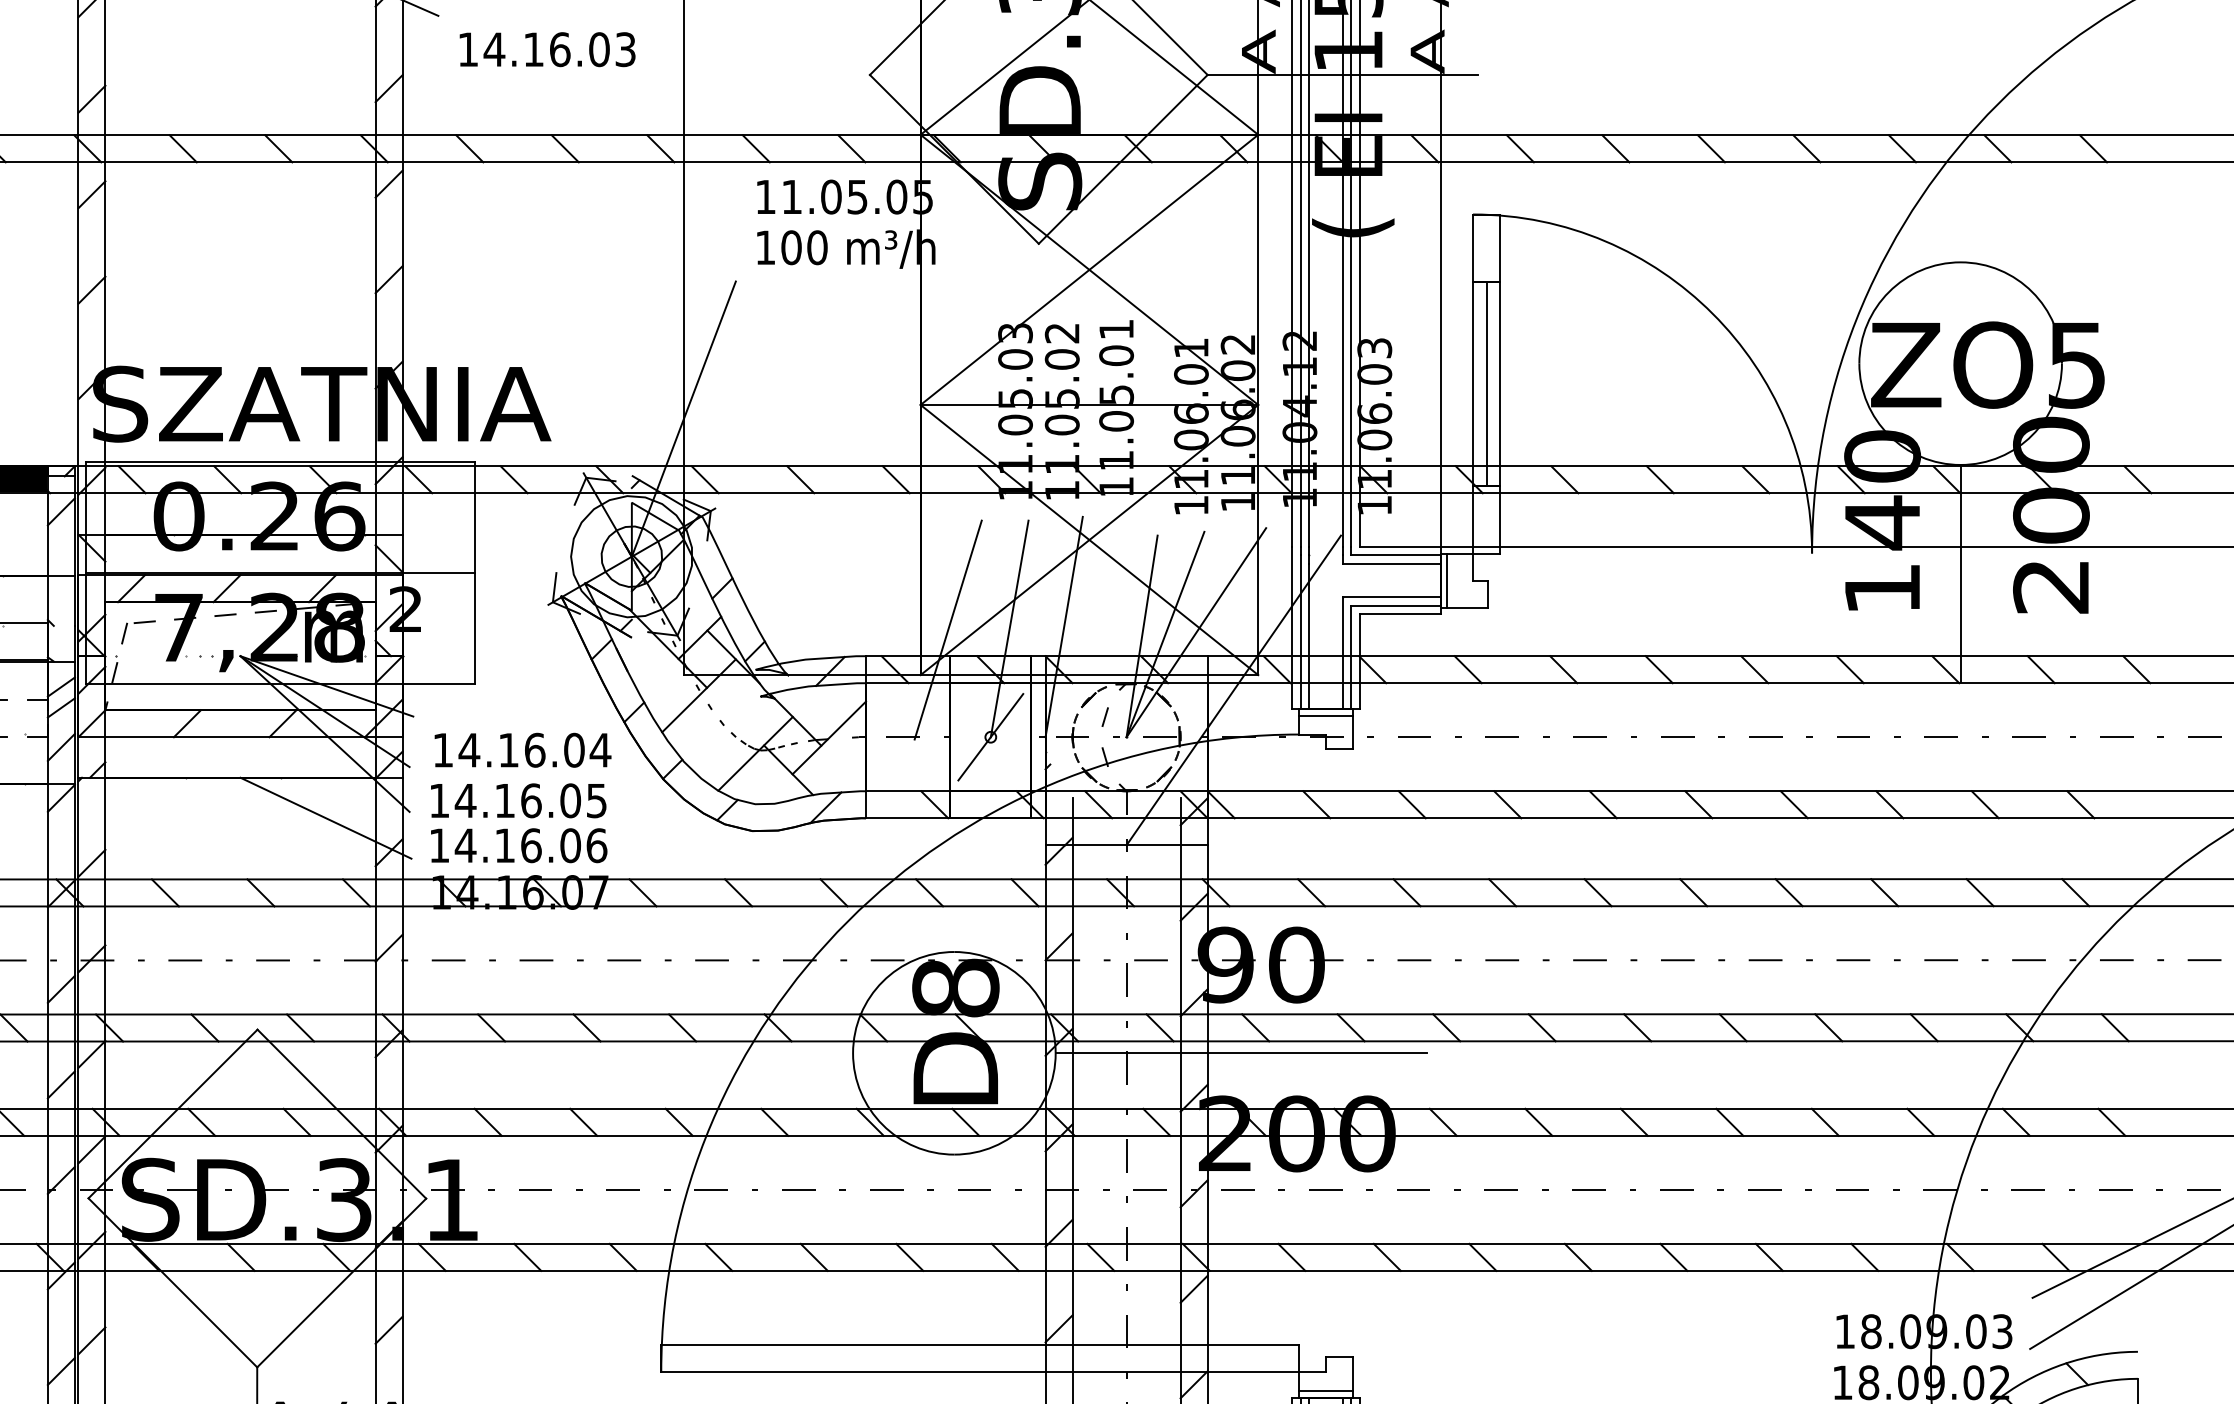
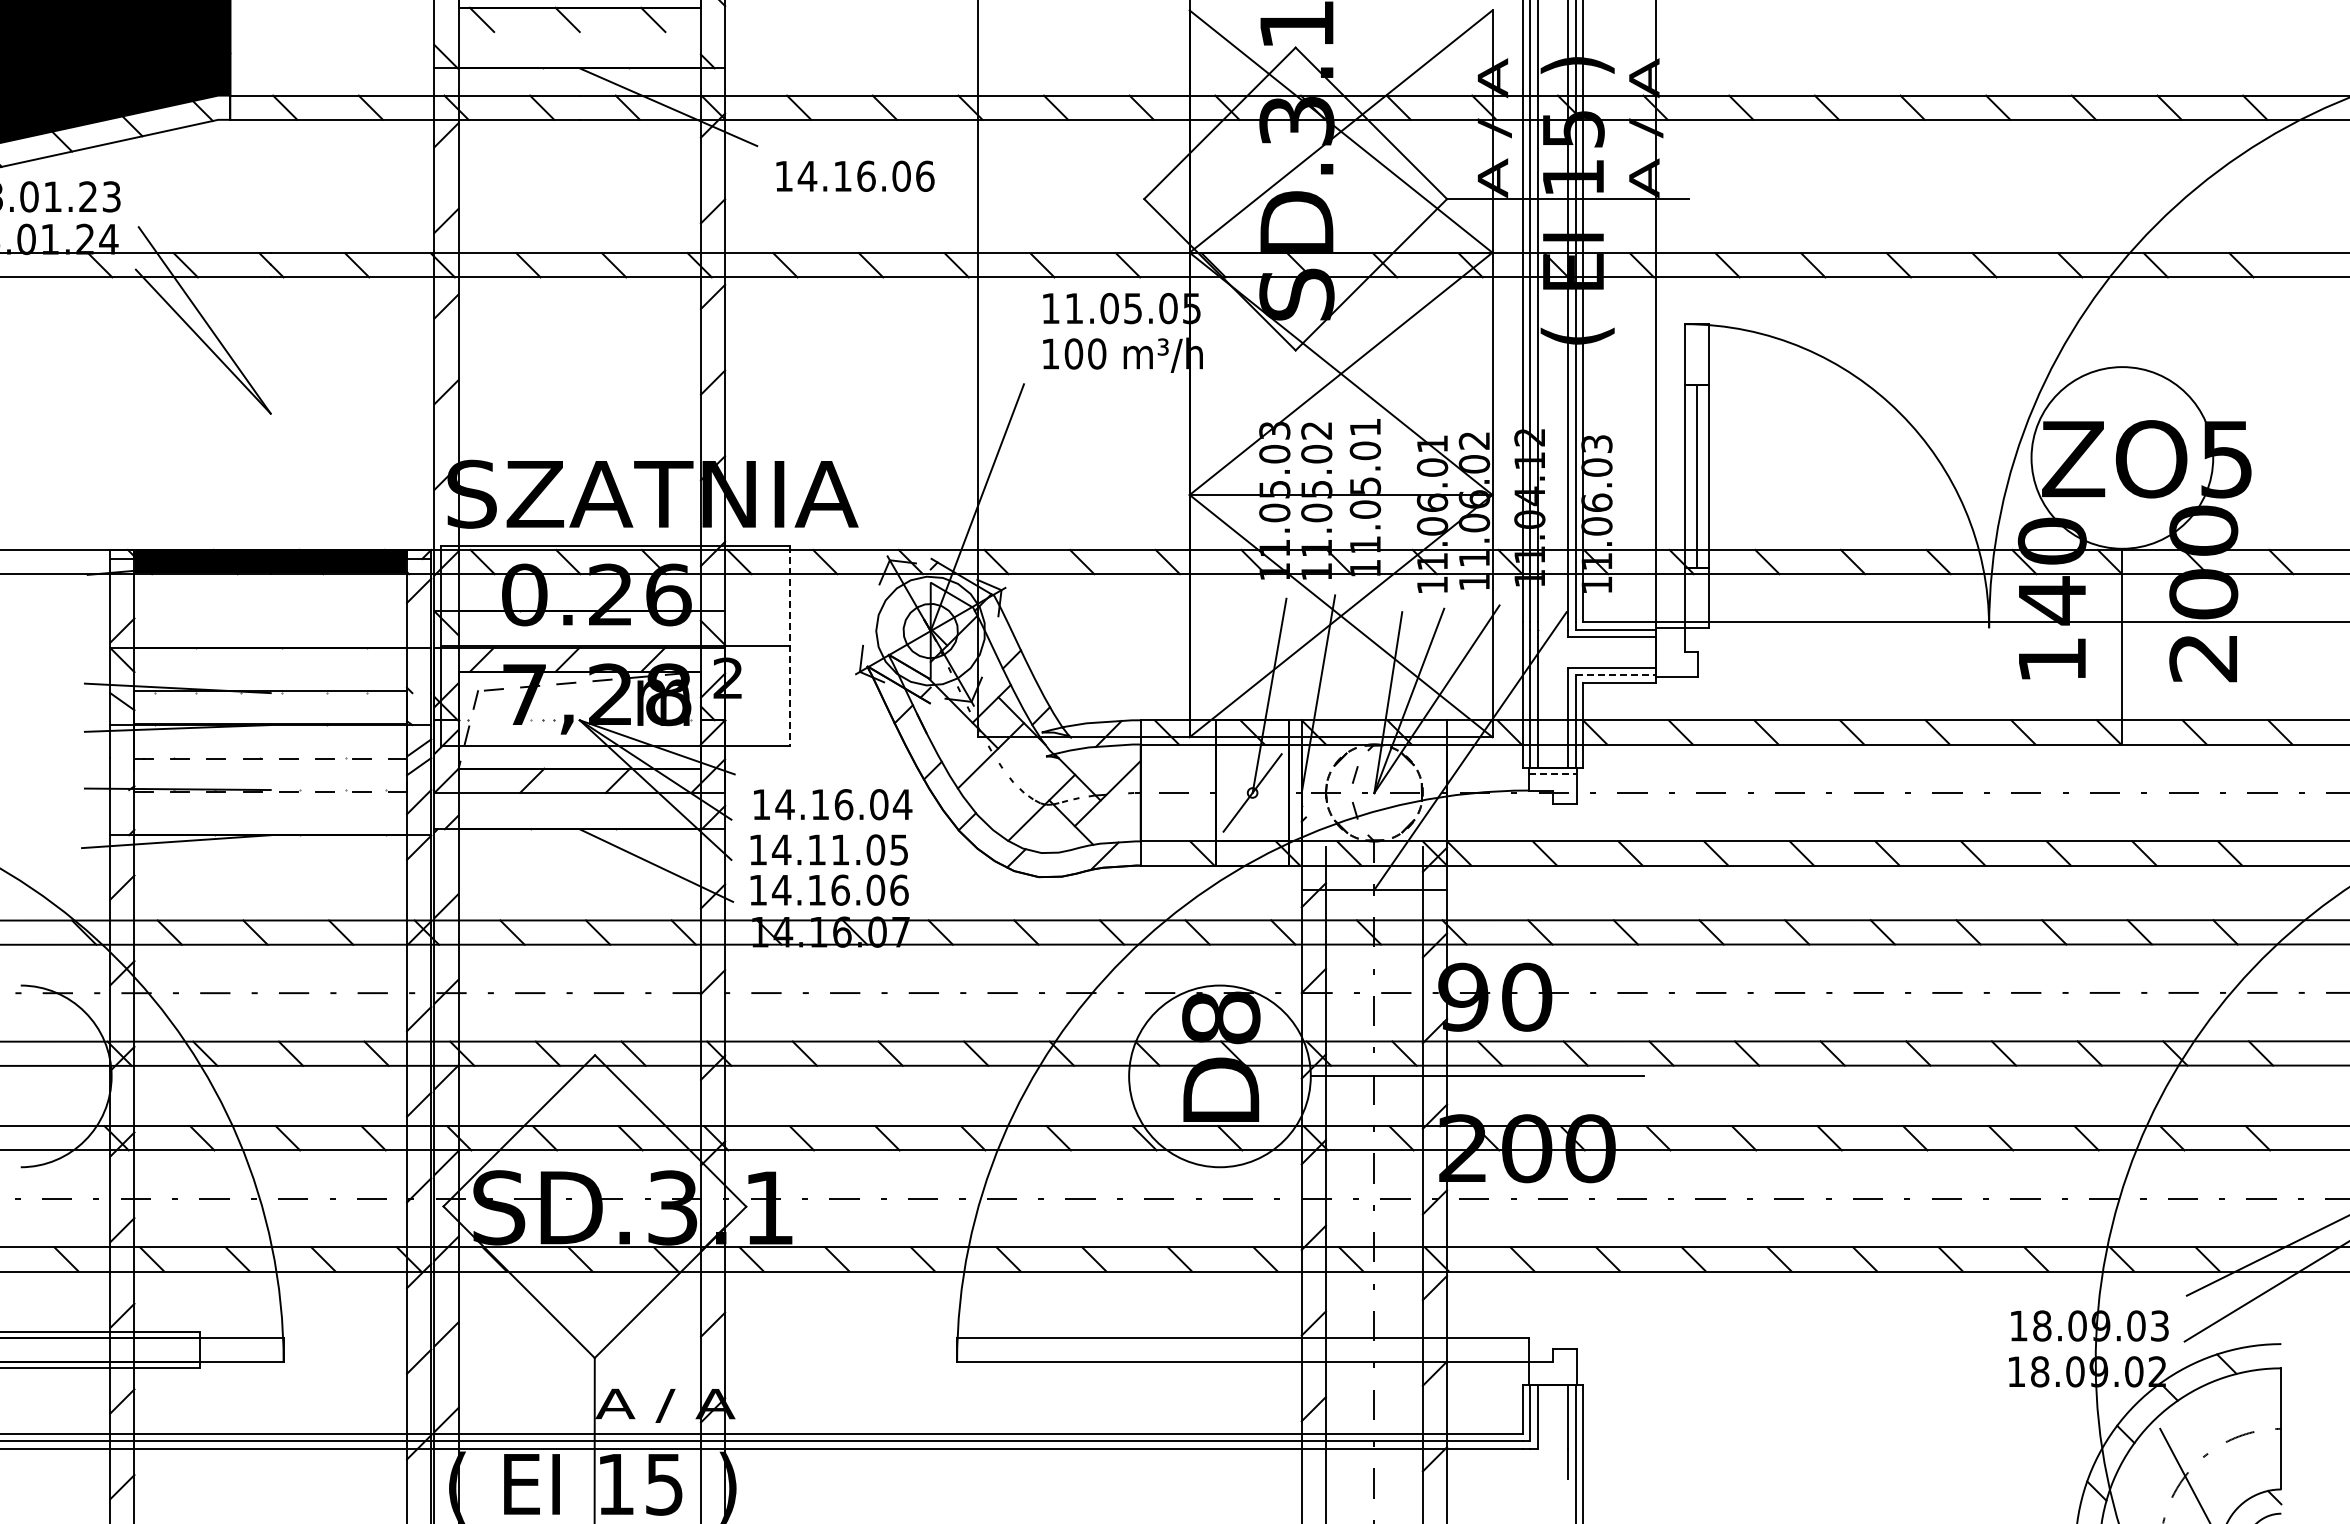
text: (626, 48) -> (925, 175), 14.16.03 -> 14.16.06
line: (474, 572) -> (789, 645), solid -> dashed
line: (1447, 580) -> (1662, 652), removed
line: (1396, 606) -> (1616, 675), solid -> dashed
line: (948, 629) -> (1214, 696), removed
line: (1326, 715) -> (1553, 773), solid -> dashed
text: (531, 800) -> (840, 849), 14.16.05 -> 14.11.05
line: (1325, 1391) -> (1552, 1379), removed

